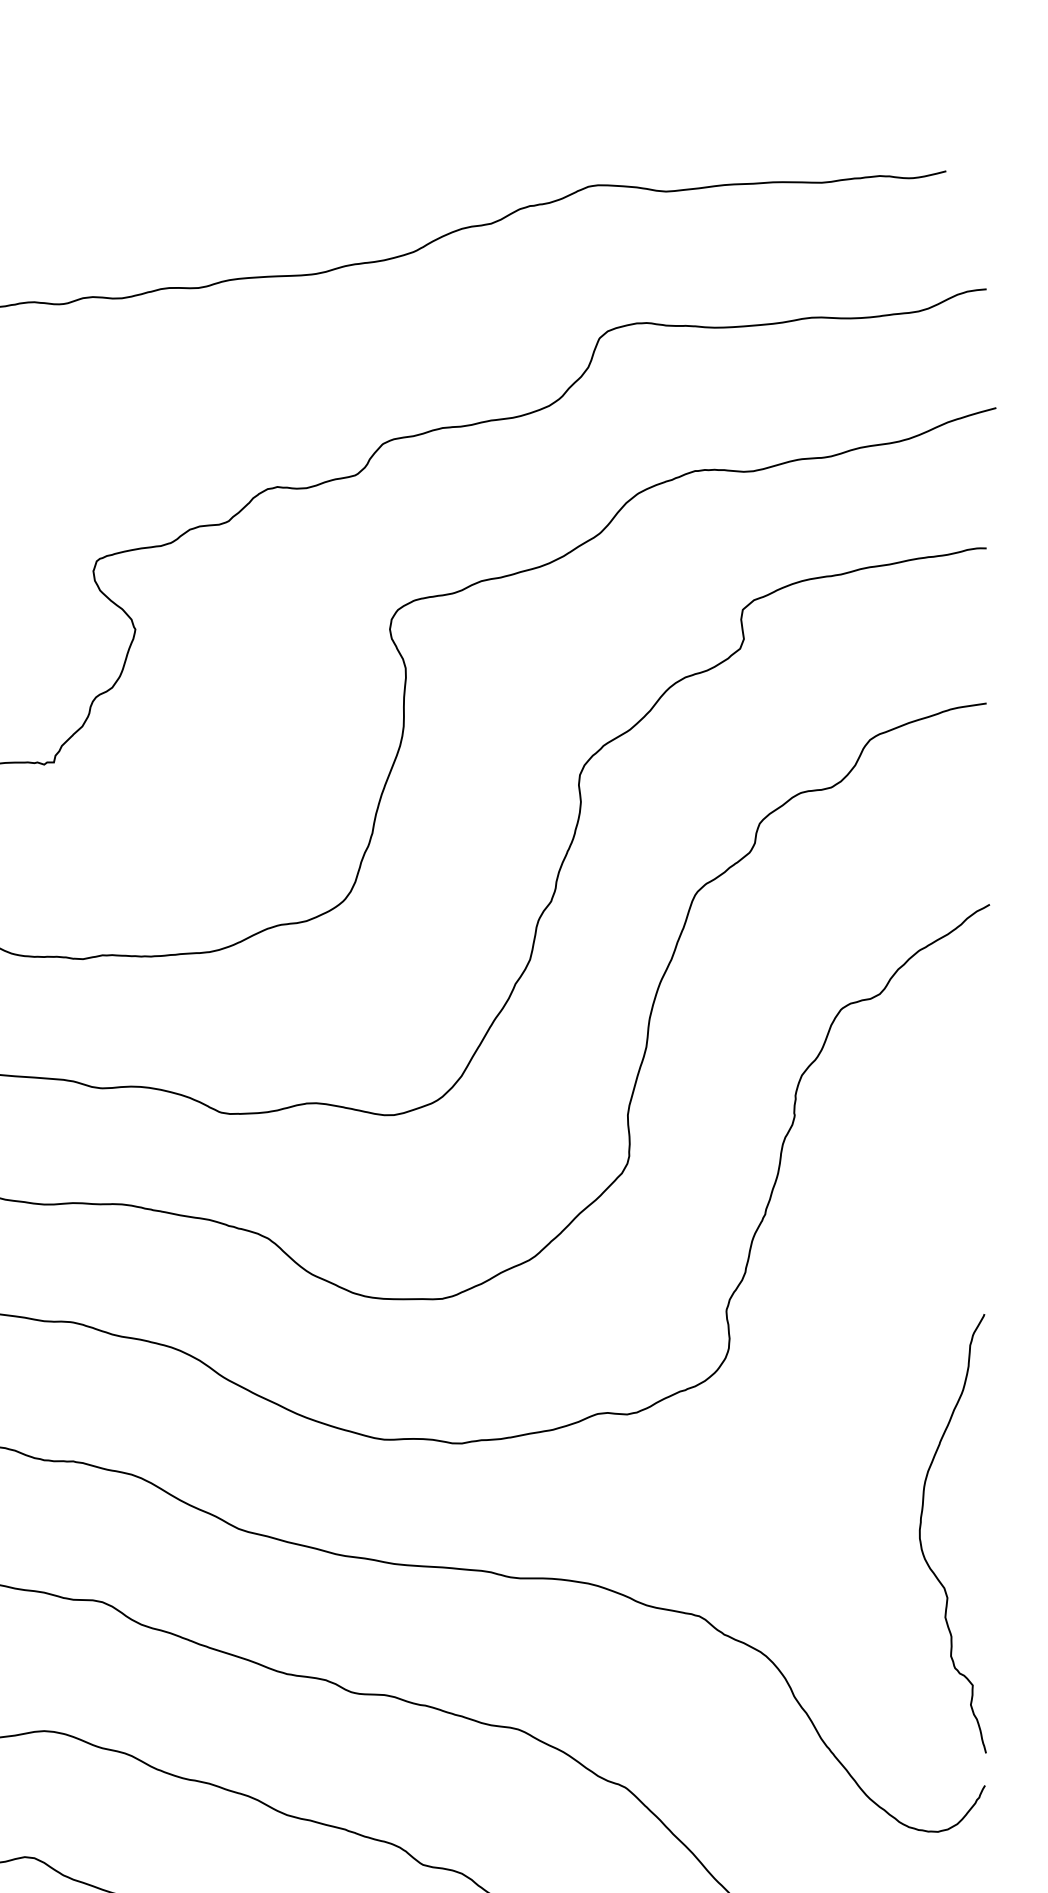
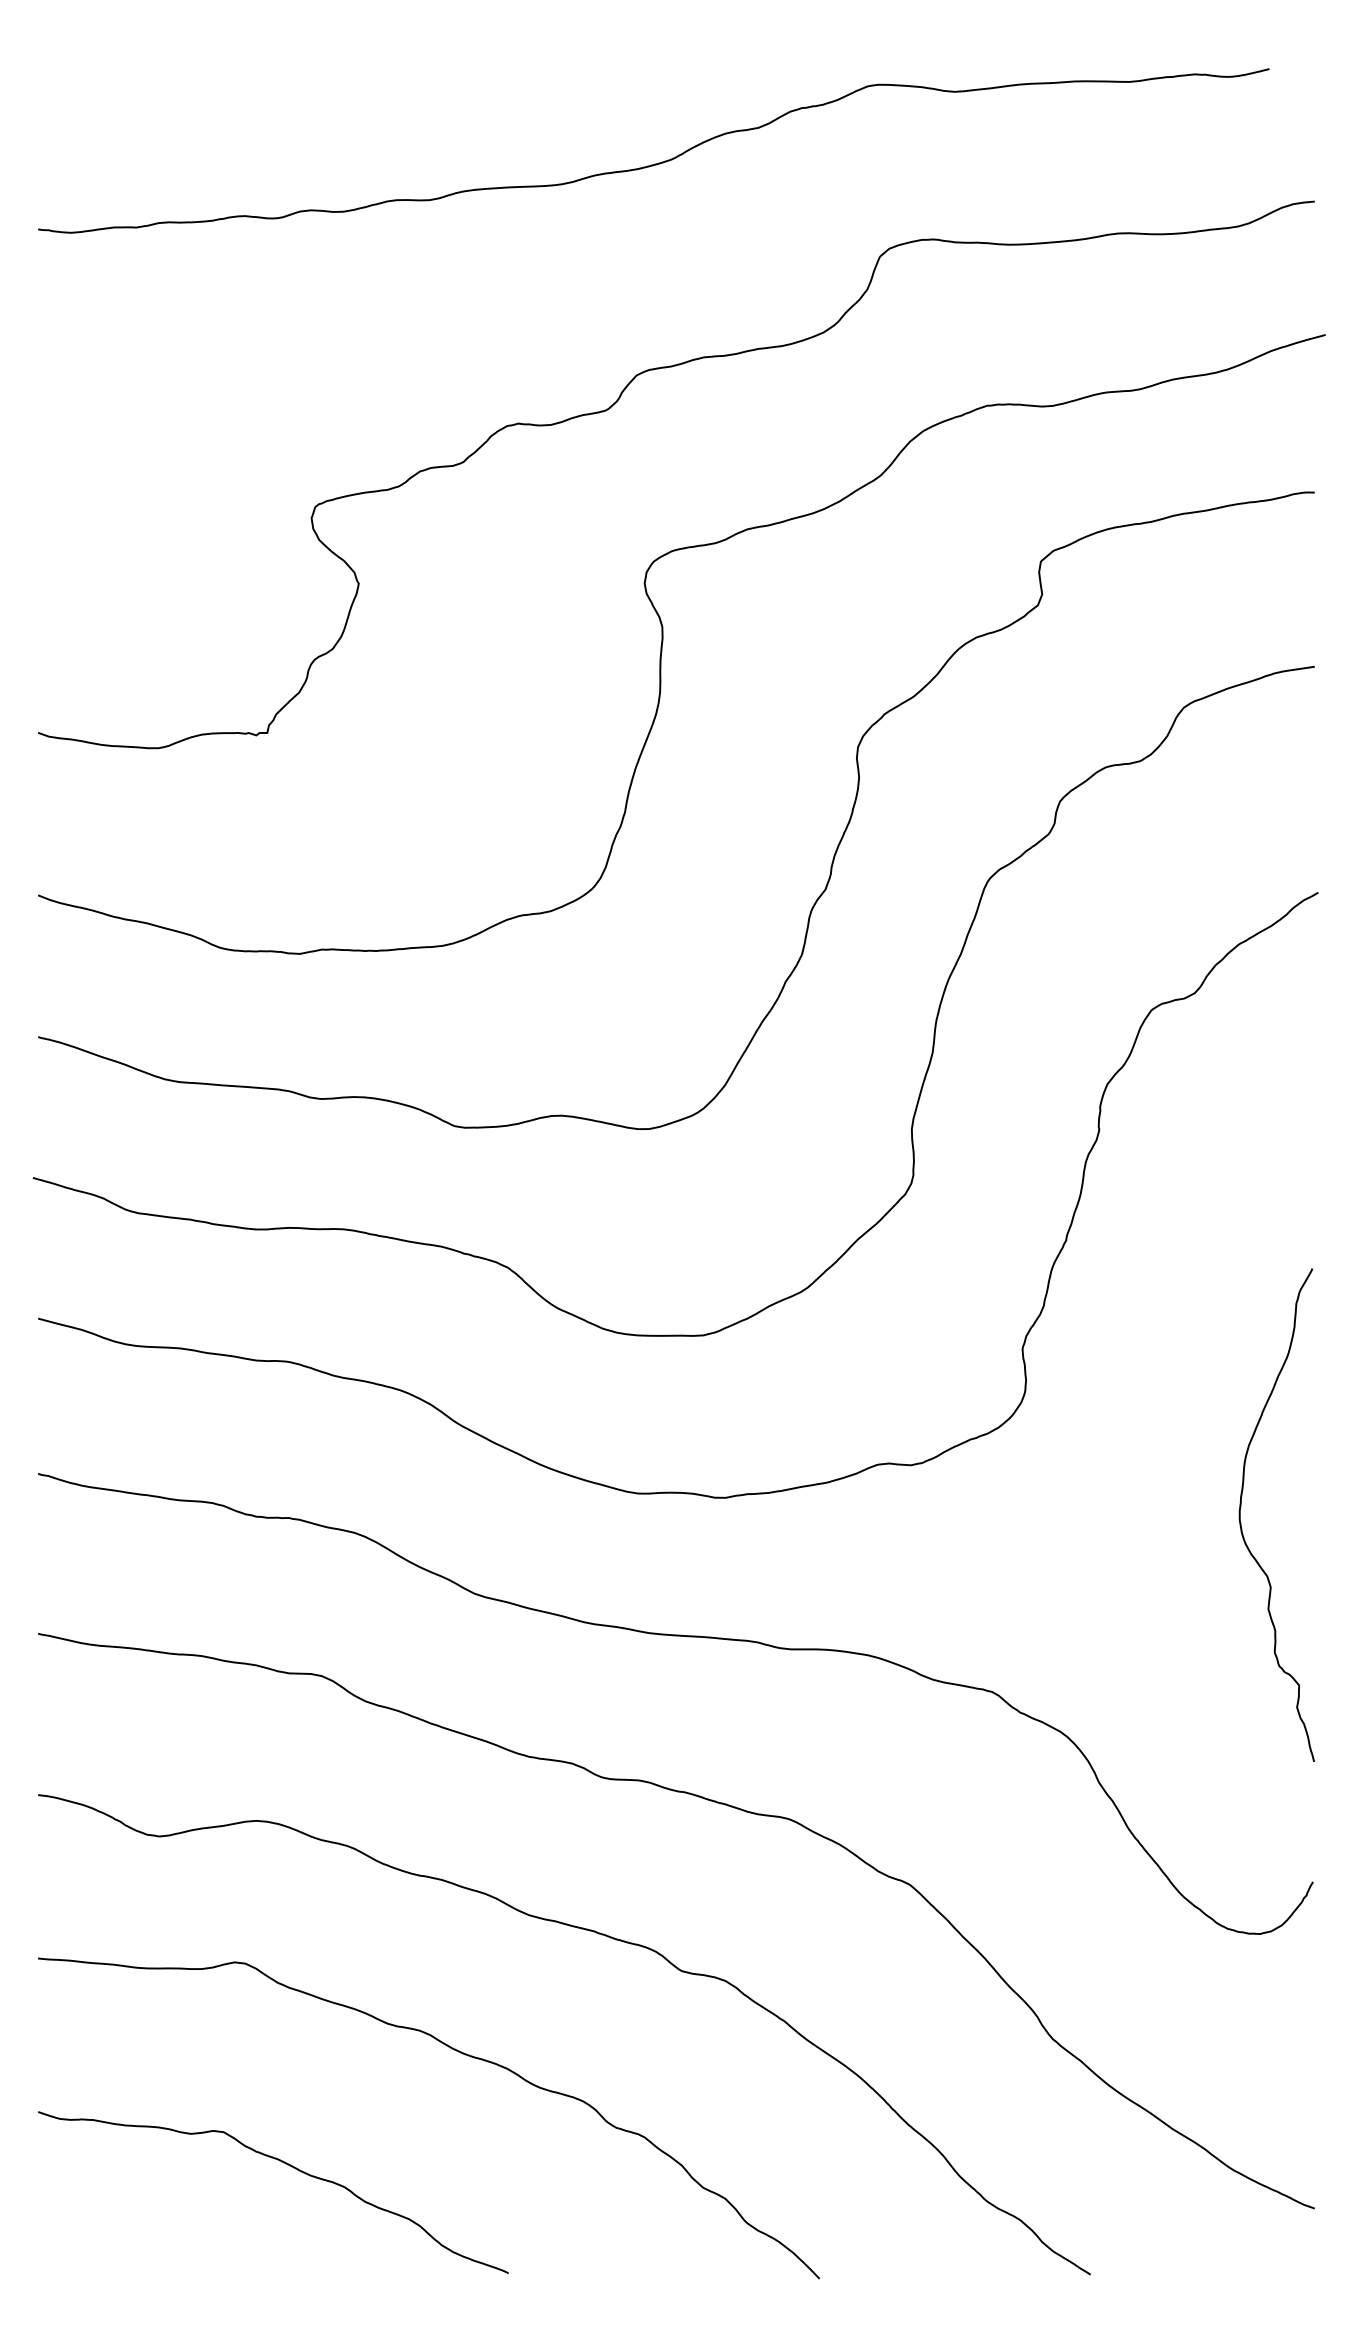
curve: (921, 1526) -> (1241, 1507), moved

